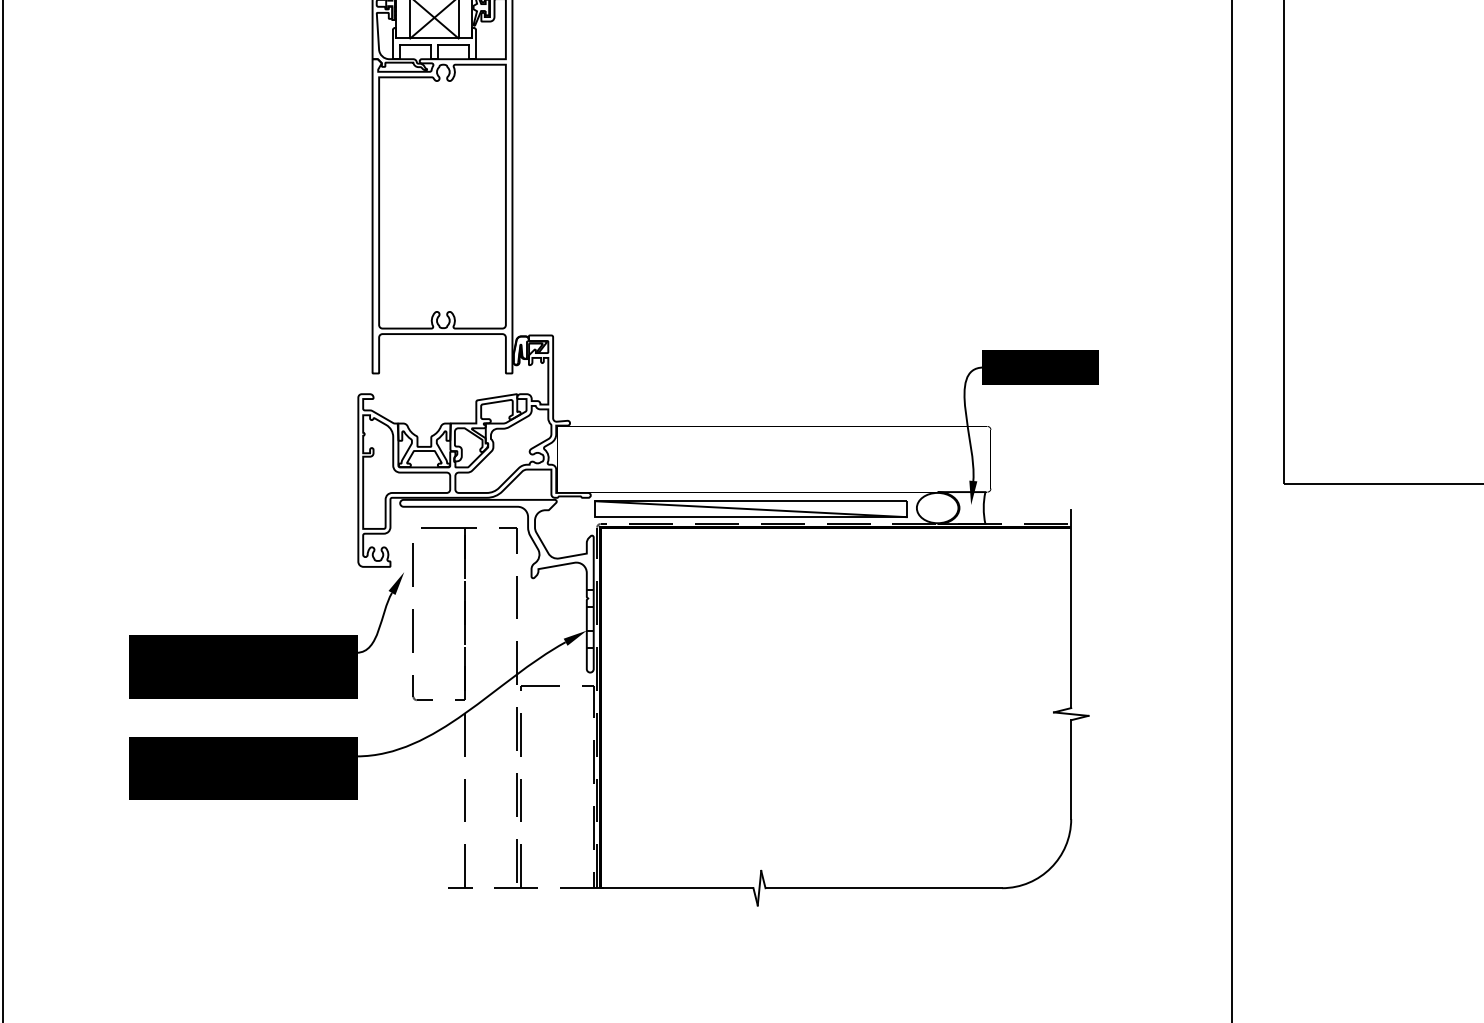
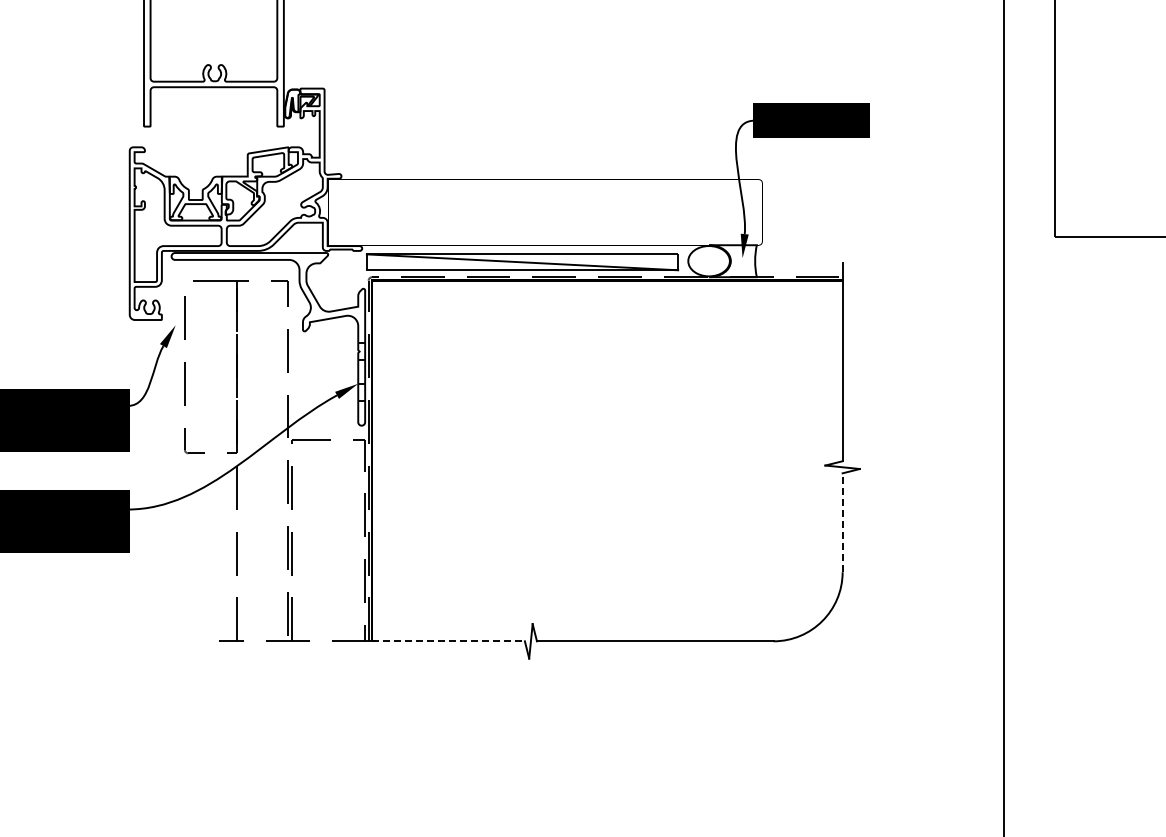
line: (1071, 769) -> (842, 522), solid -> dashed
line: (677, 888) -> (448, 641), solid -> dashed

